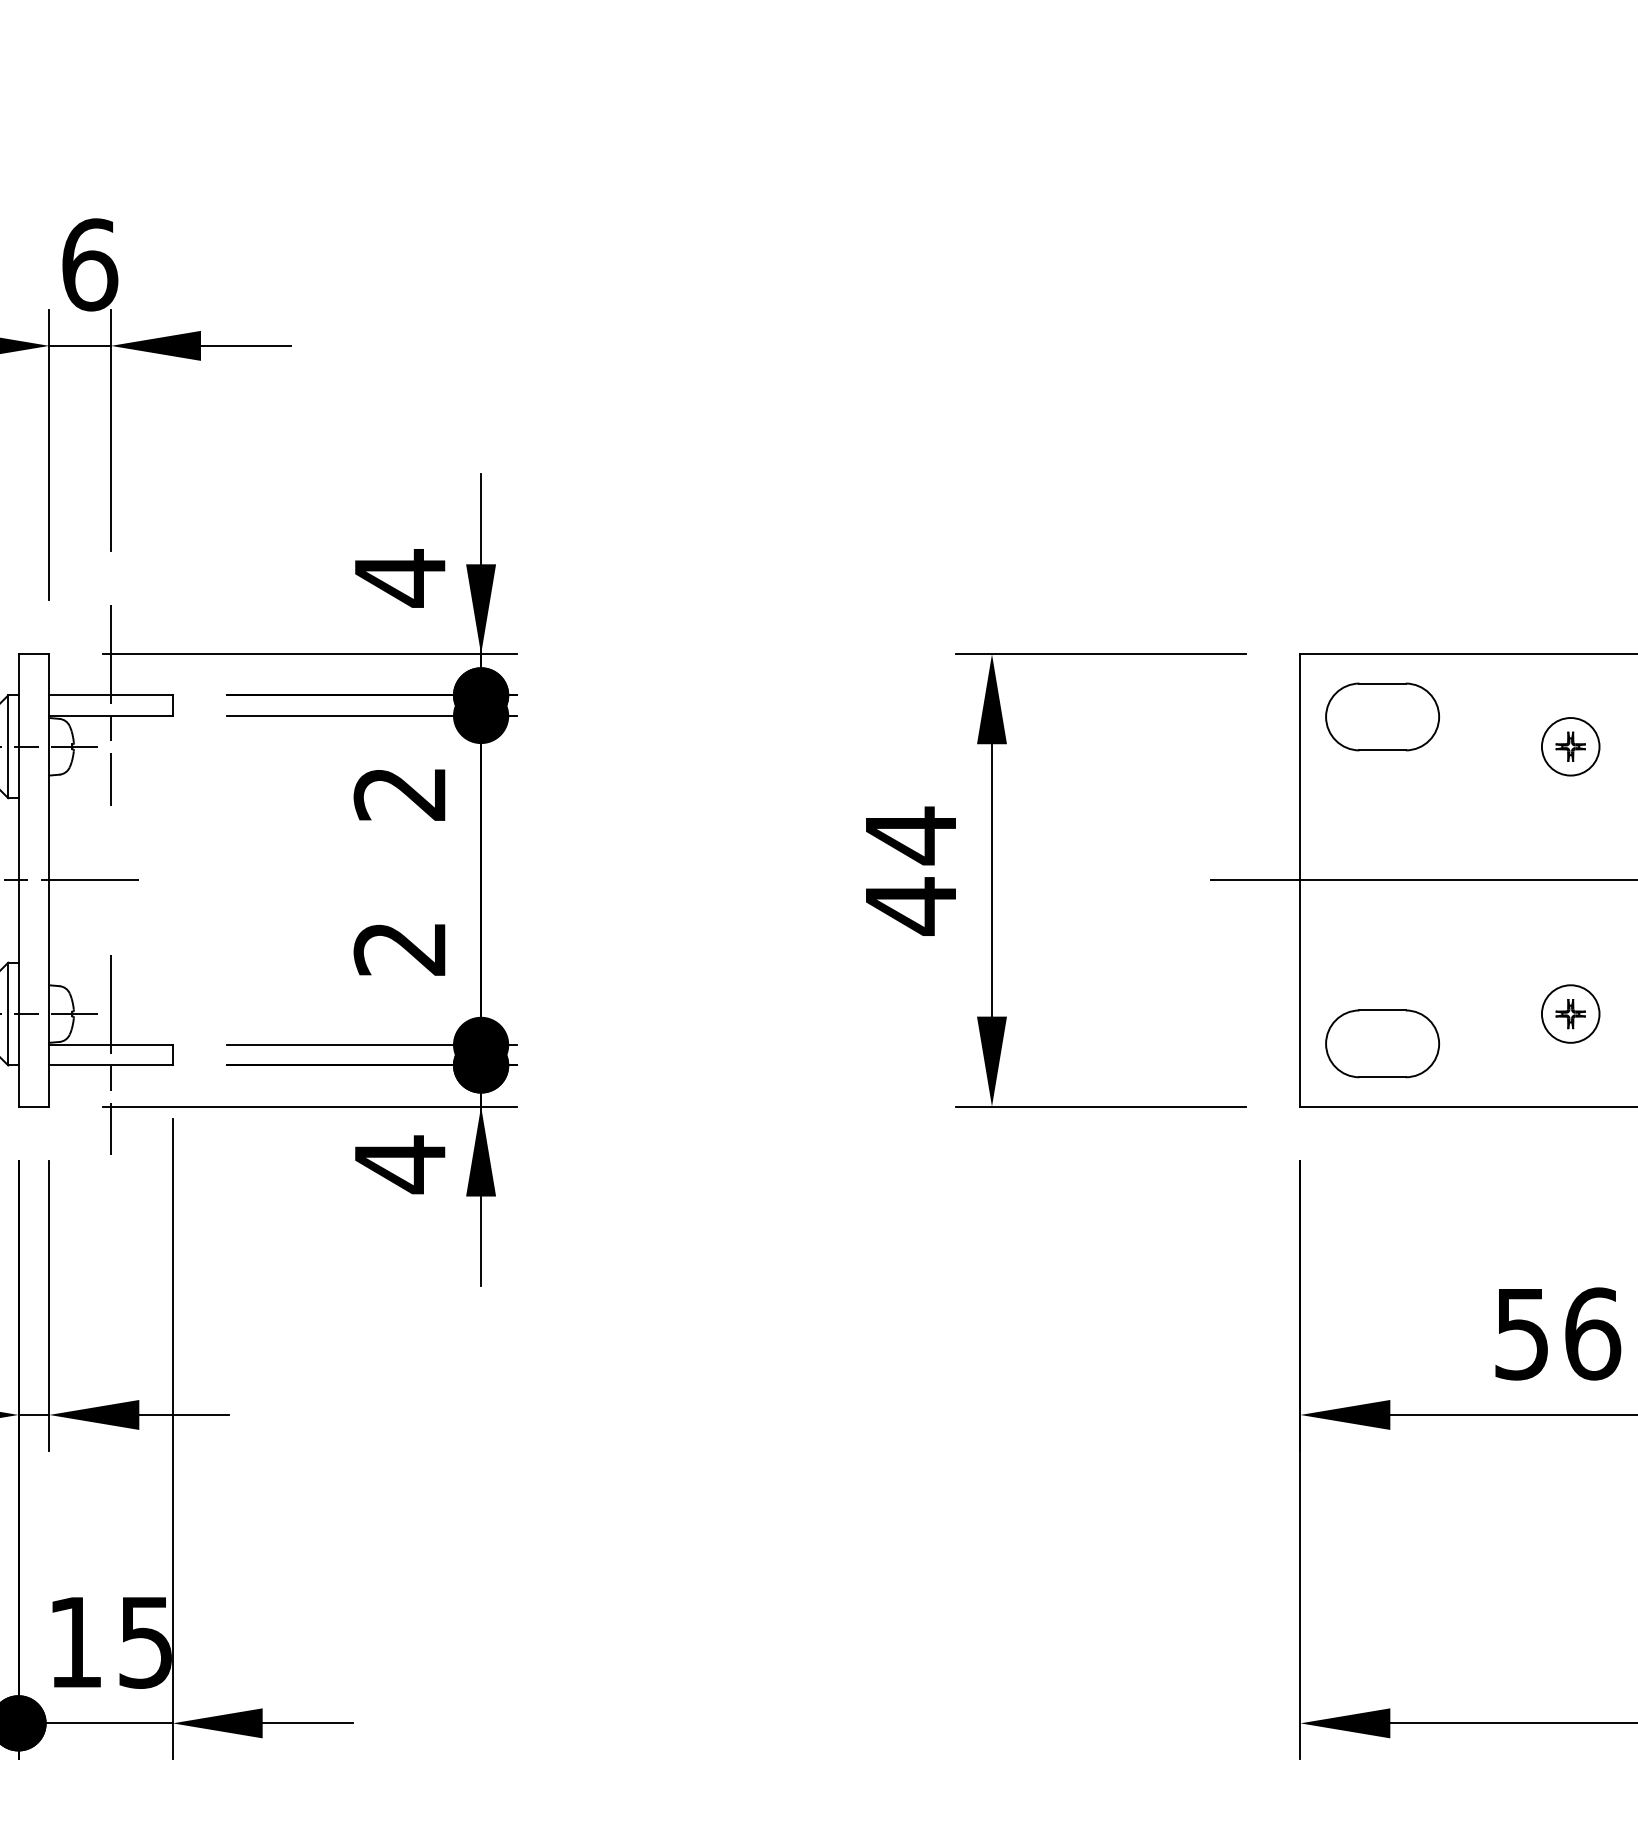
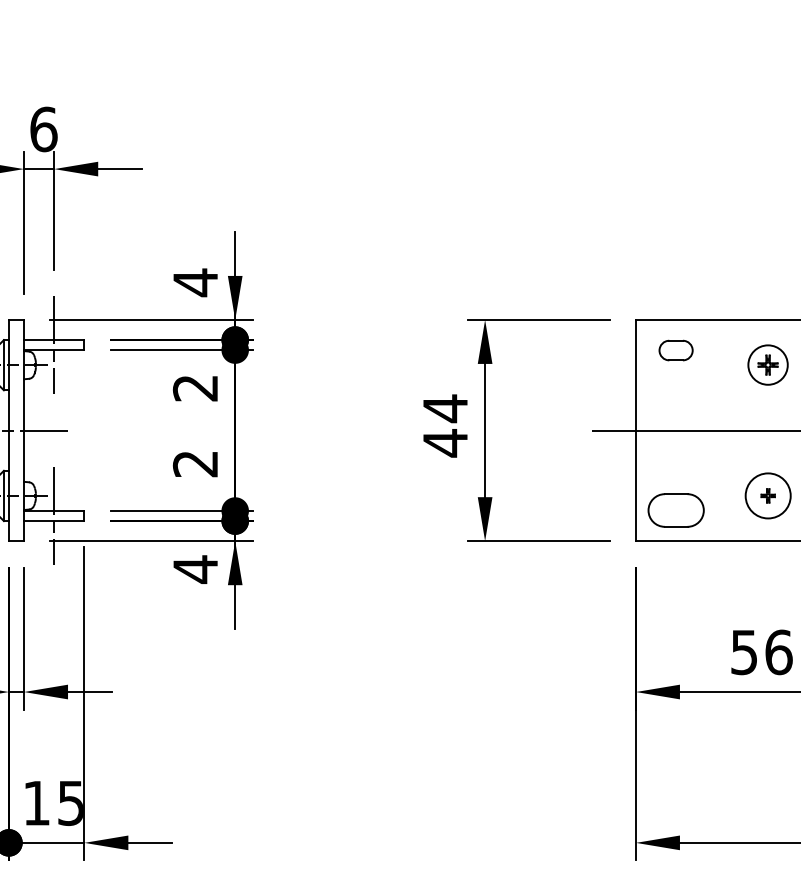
part: (1381, 716) -> (675, 350), size x0.6
part: (1571, 747) -> (768, 365), size x1.4
circle: (1571, 1013) -> (768, 495), size x1.6

